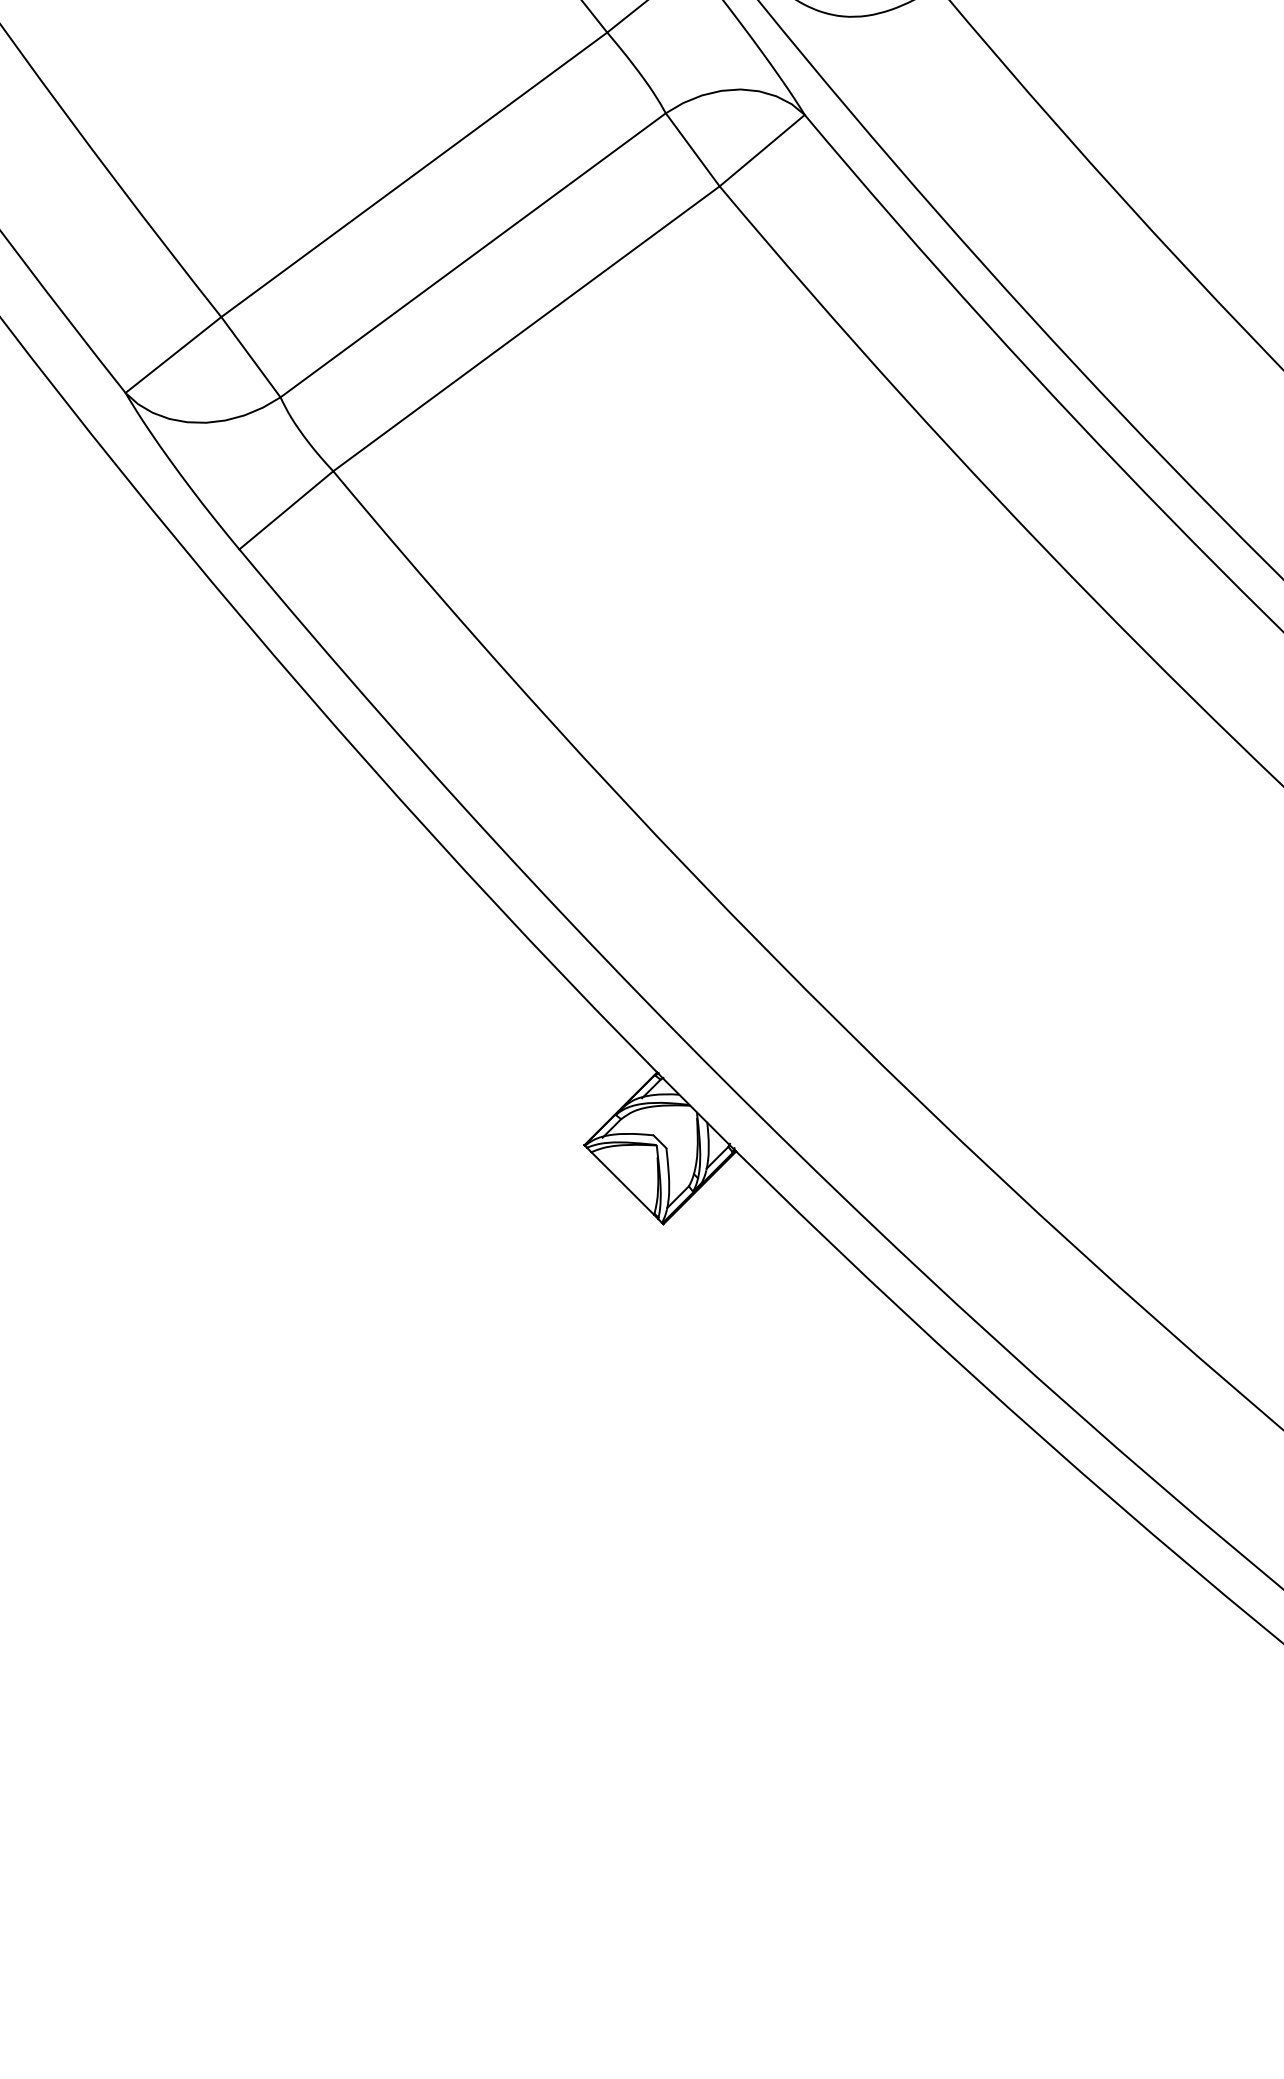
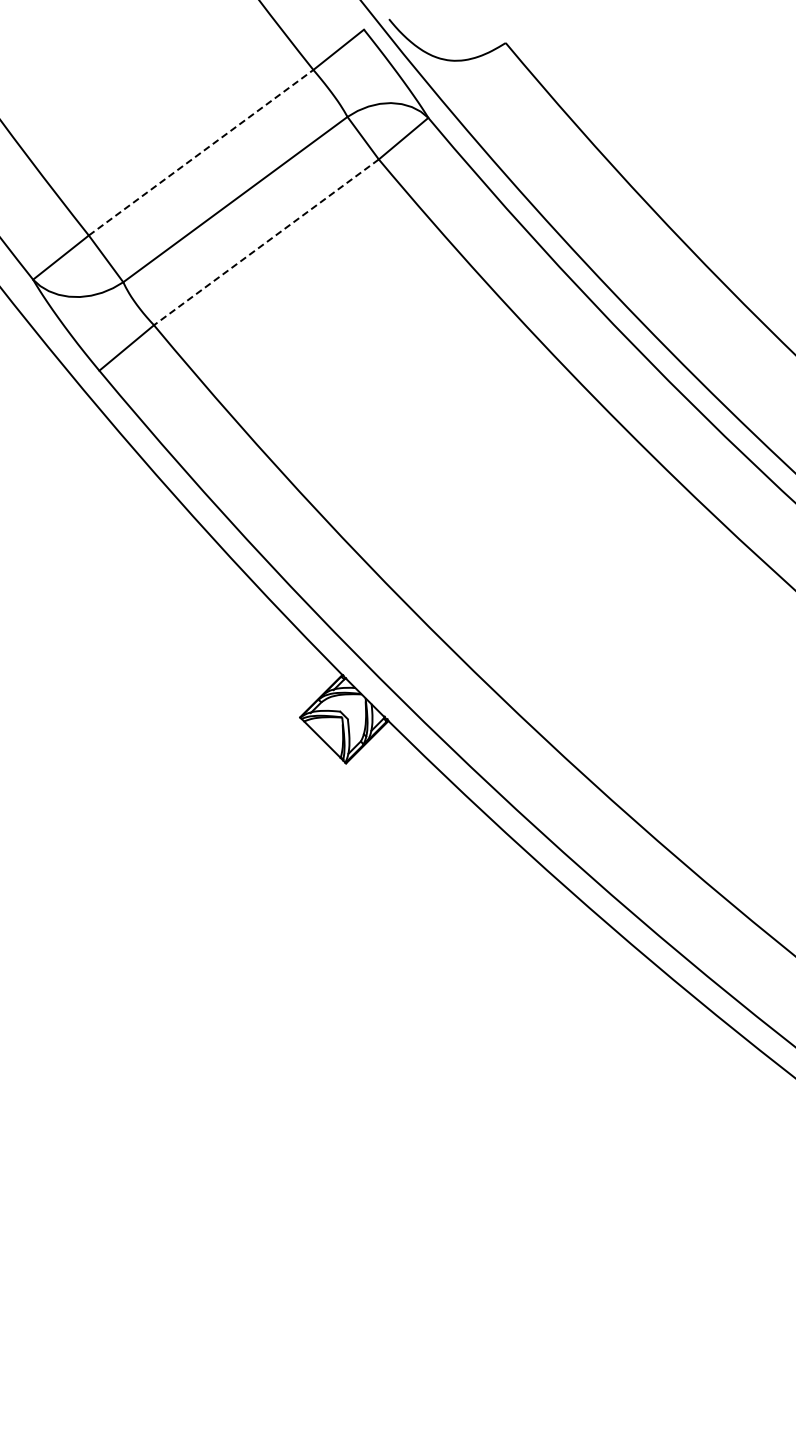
line: (414, 174) -> (201, 152), solid -> dashed
line: (526, 329) -> (266, 242), solid -> dashed

